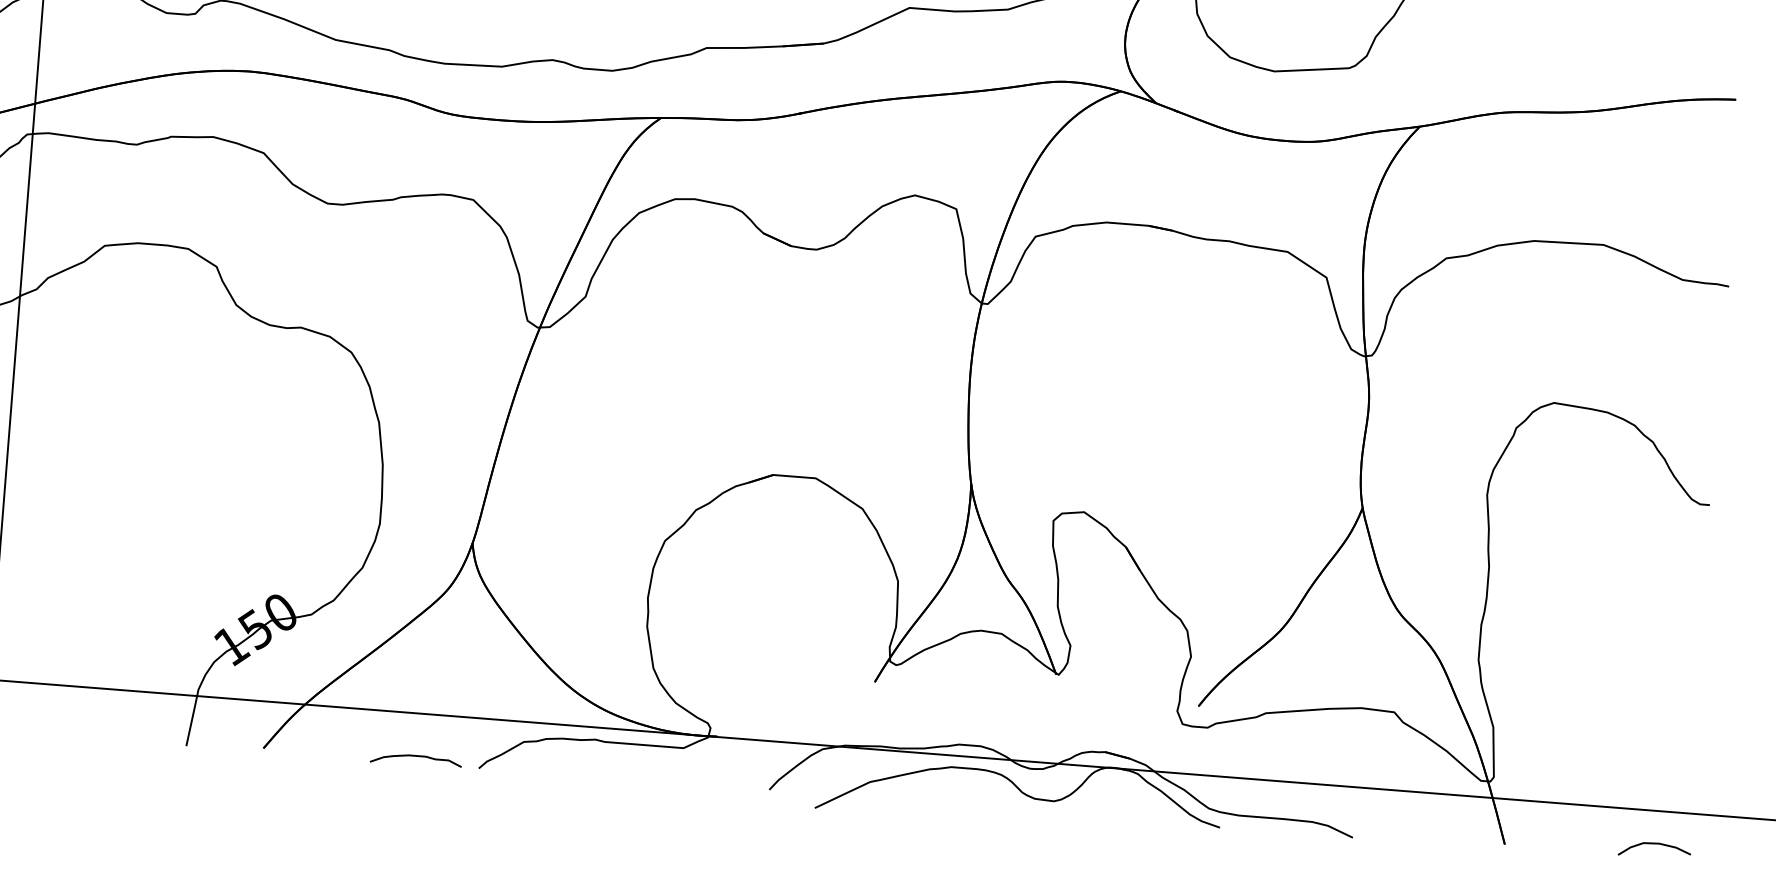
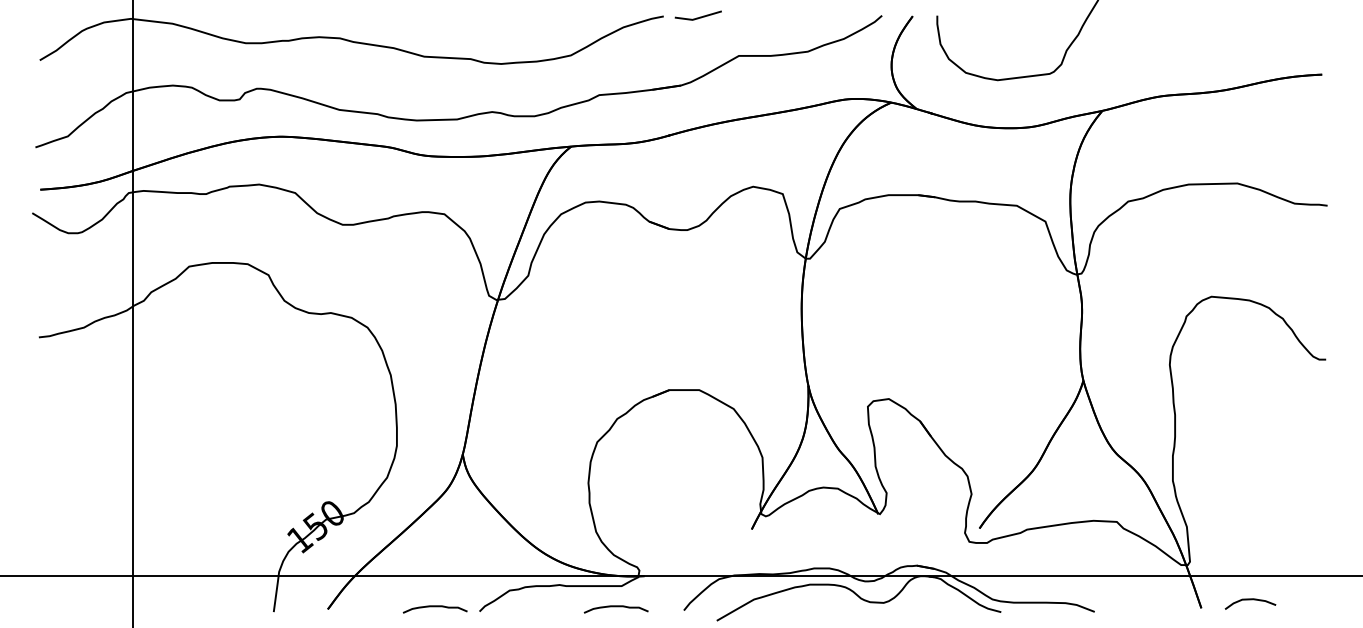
curve: (672, 777) -> (615, 607), added
curve: (1655, 845) -> (1250, 600), moved

